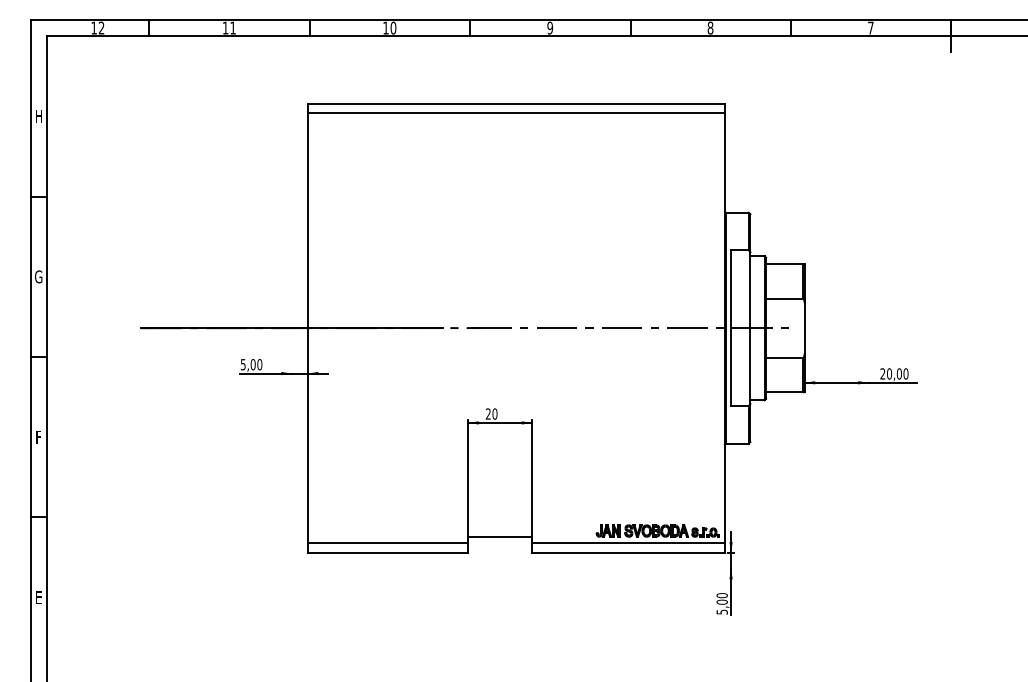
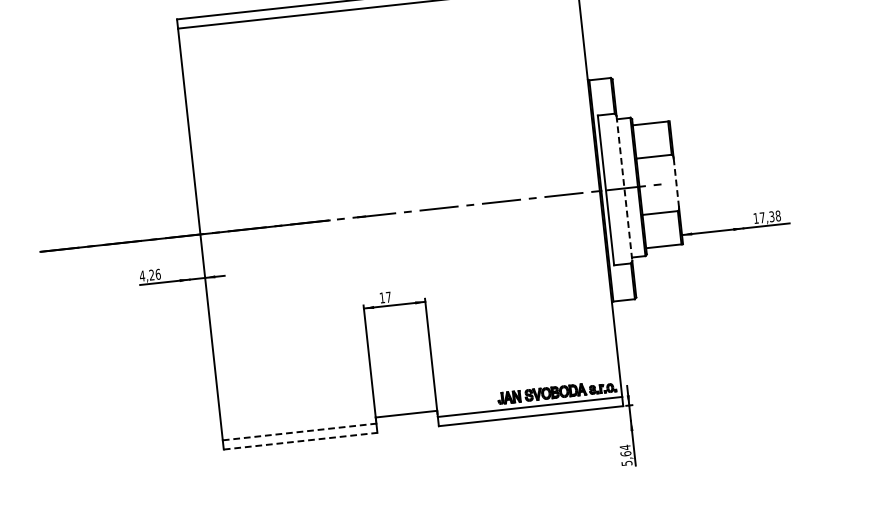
line: (750, 328) -> (624, 188), solid -> dashed
line: (804, 328) -> (676, 183), solid -> dashed
text: (251, 364) -> (150, 275), 5,00 -> 4,26
text: (894, 373) -> (767, 216), 20,00 -> 17,38
text: (491, 413) -> (385, 297), 20 -> 17
line: (388, 543) -> (300, 432), solid -> dashed
line: (388, 552) -> (301, 440), solid -> dashed
text: (721, 598) -> (624, 450), 5,00 -> 5,64

